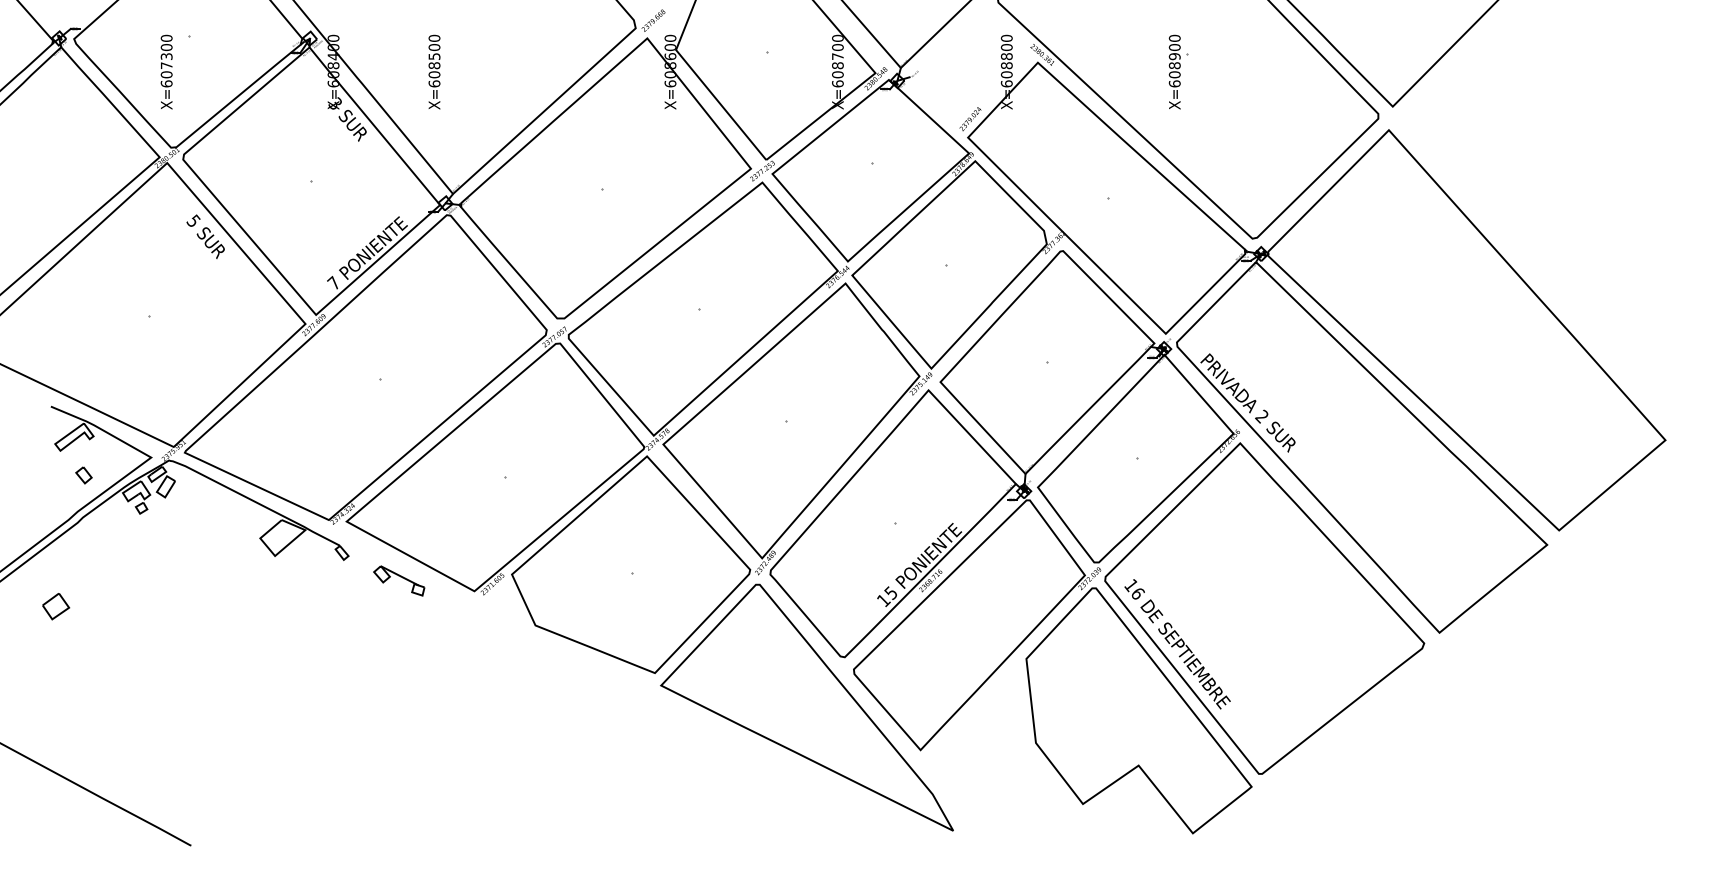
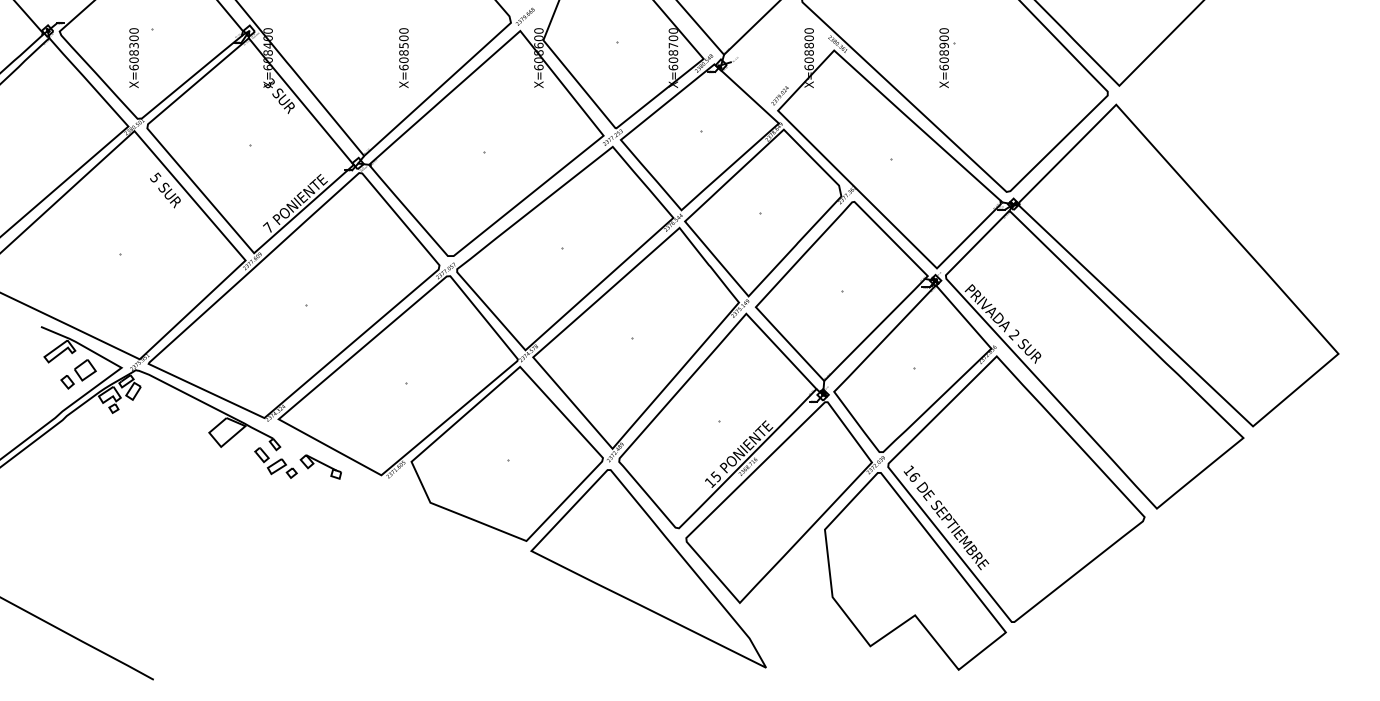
text: (166, 65) -> (133, 52), X=607300 -> X=608300
text: (434, 71) -> (403, 57), moved
part: (343, 575) -> (276, 462), added
part: (56, 606) -> (85, 370), moved

